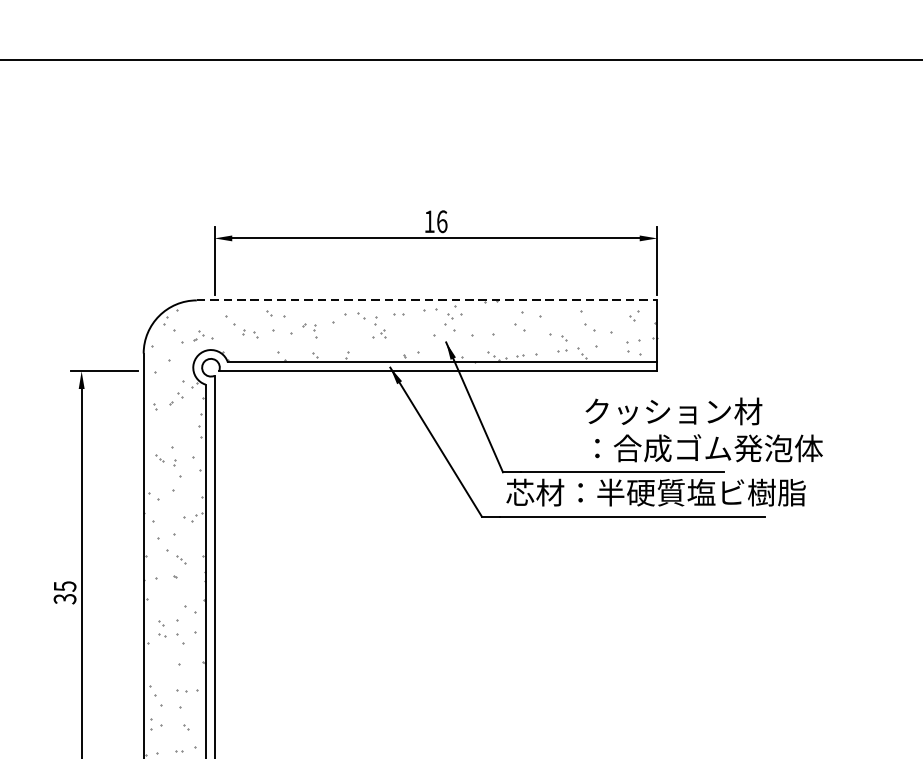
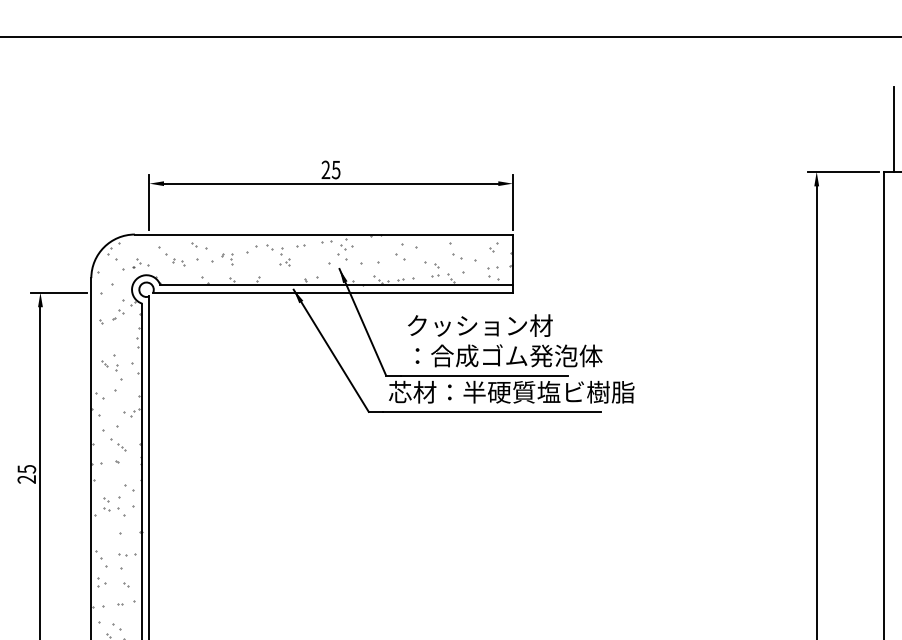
text: (435, 221) -> (330, 169), 16 -> 25
line: (426, 300) -> (323, 234), dashed -> solid
text: (704, 429) -> (505, 340), moved
text: (65, 598) -> (27, 479), 35 -> 25

